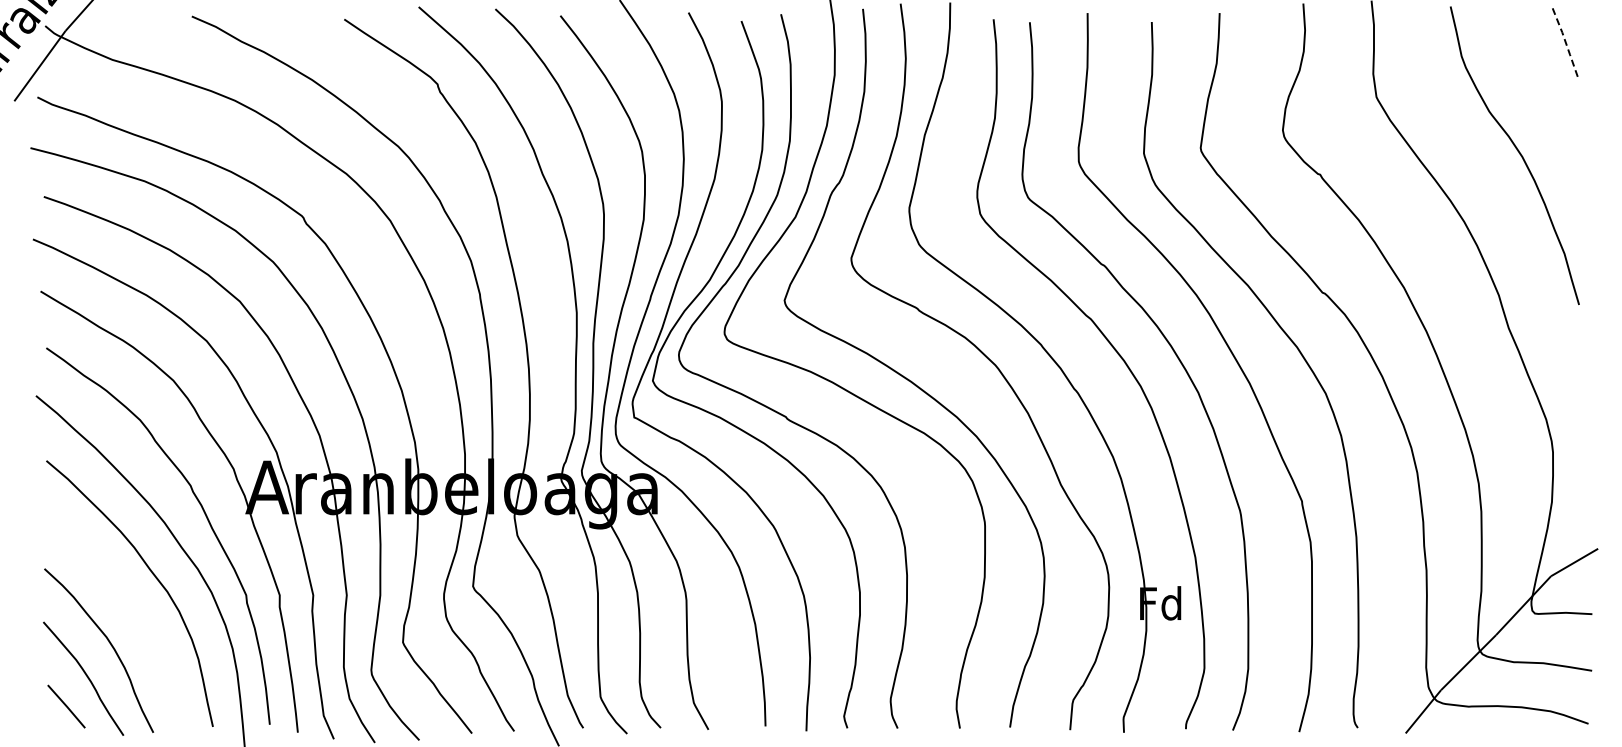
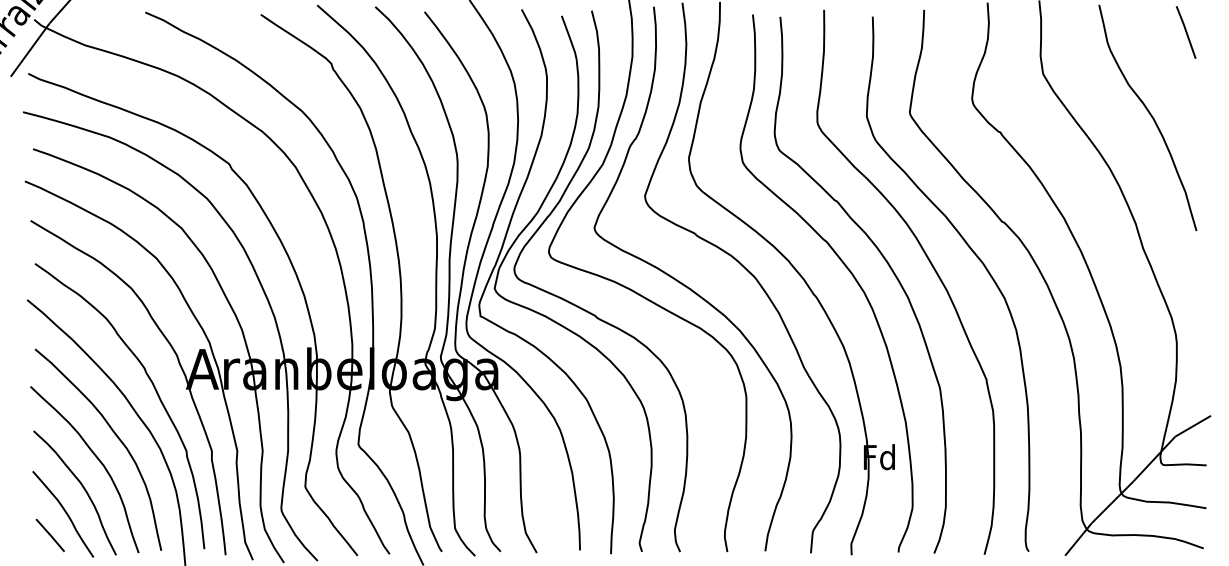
line: (1566, 43) -> (1187, 32), dashed -> solid
curve: (126, 603) -> (95, 457), added

